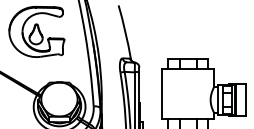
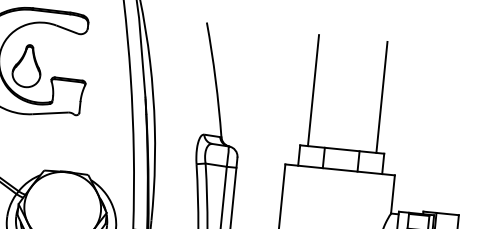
line: (172, 32) -> (314, 90), added
line: (204, 32) -> (381, 97), added

